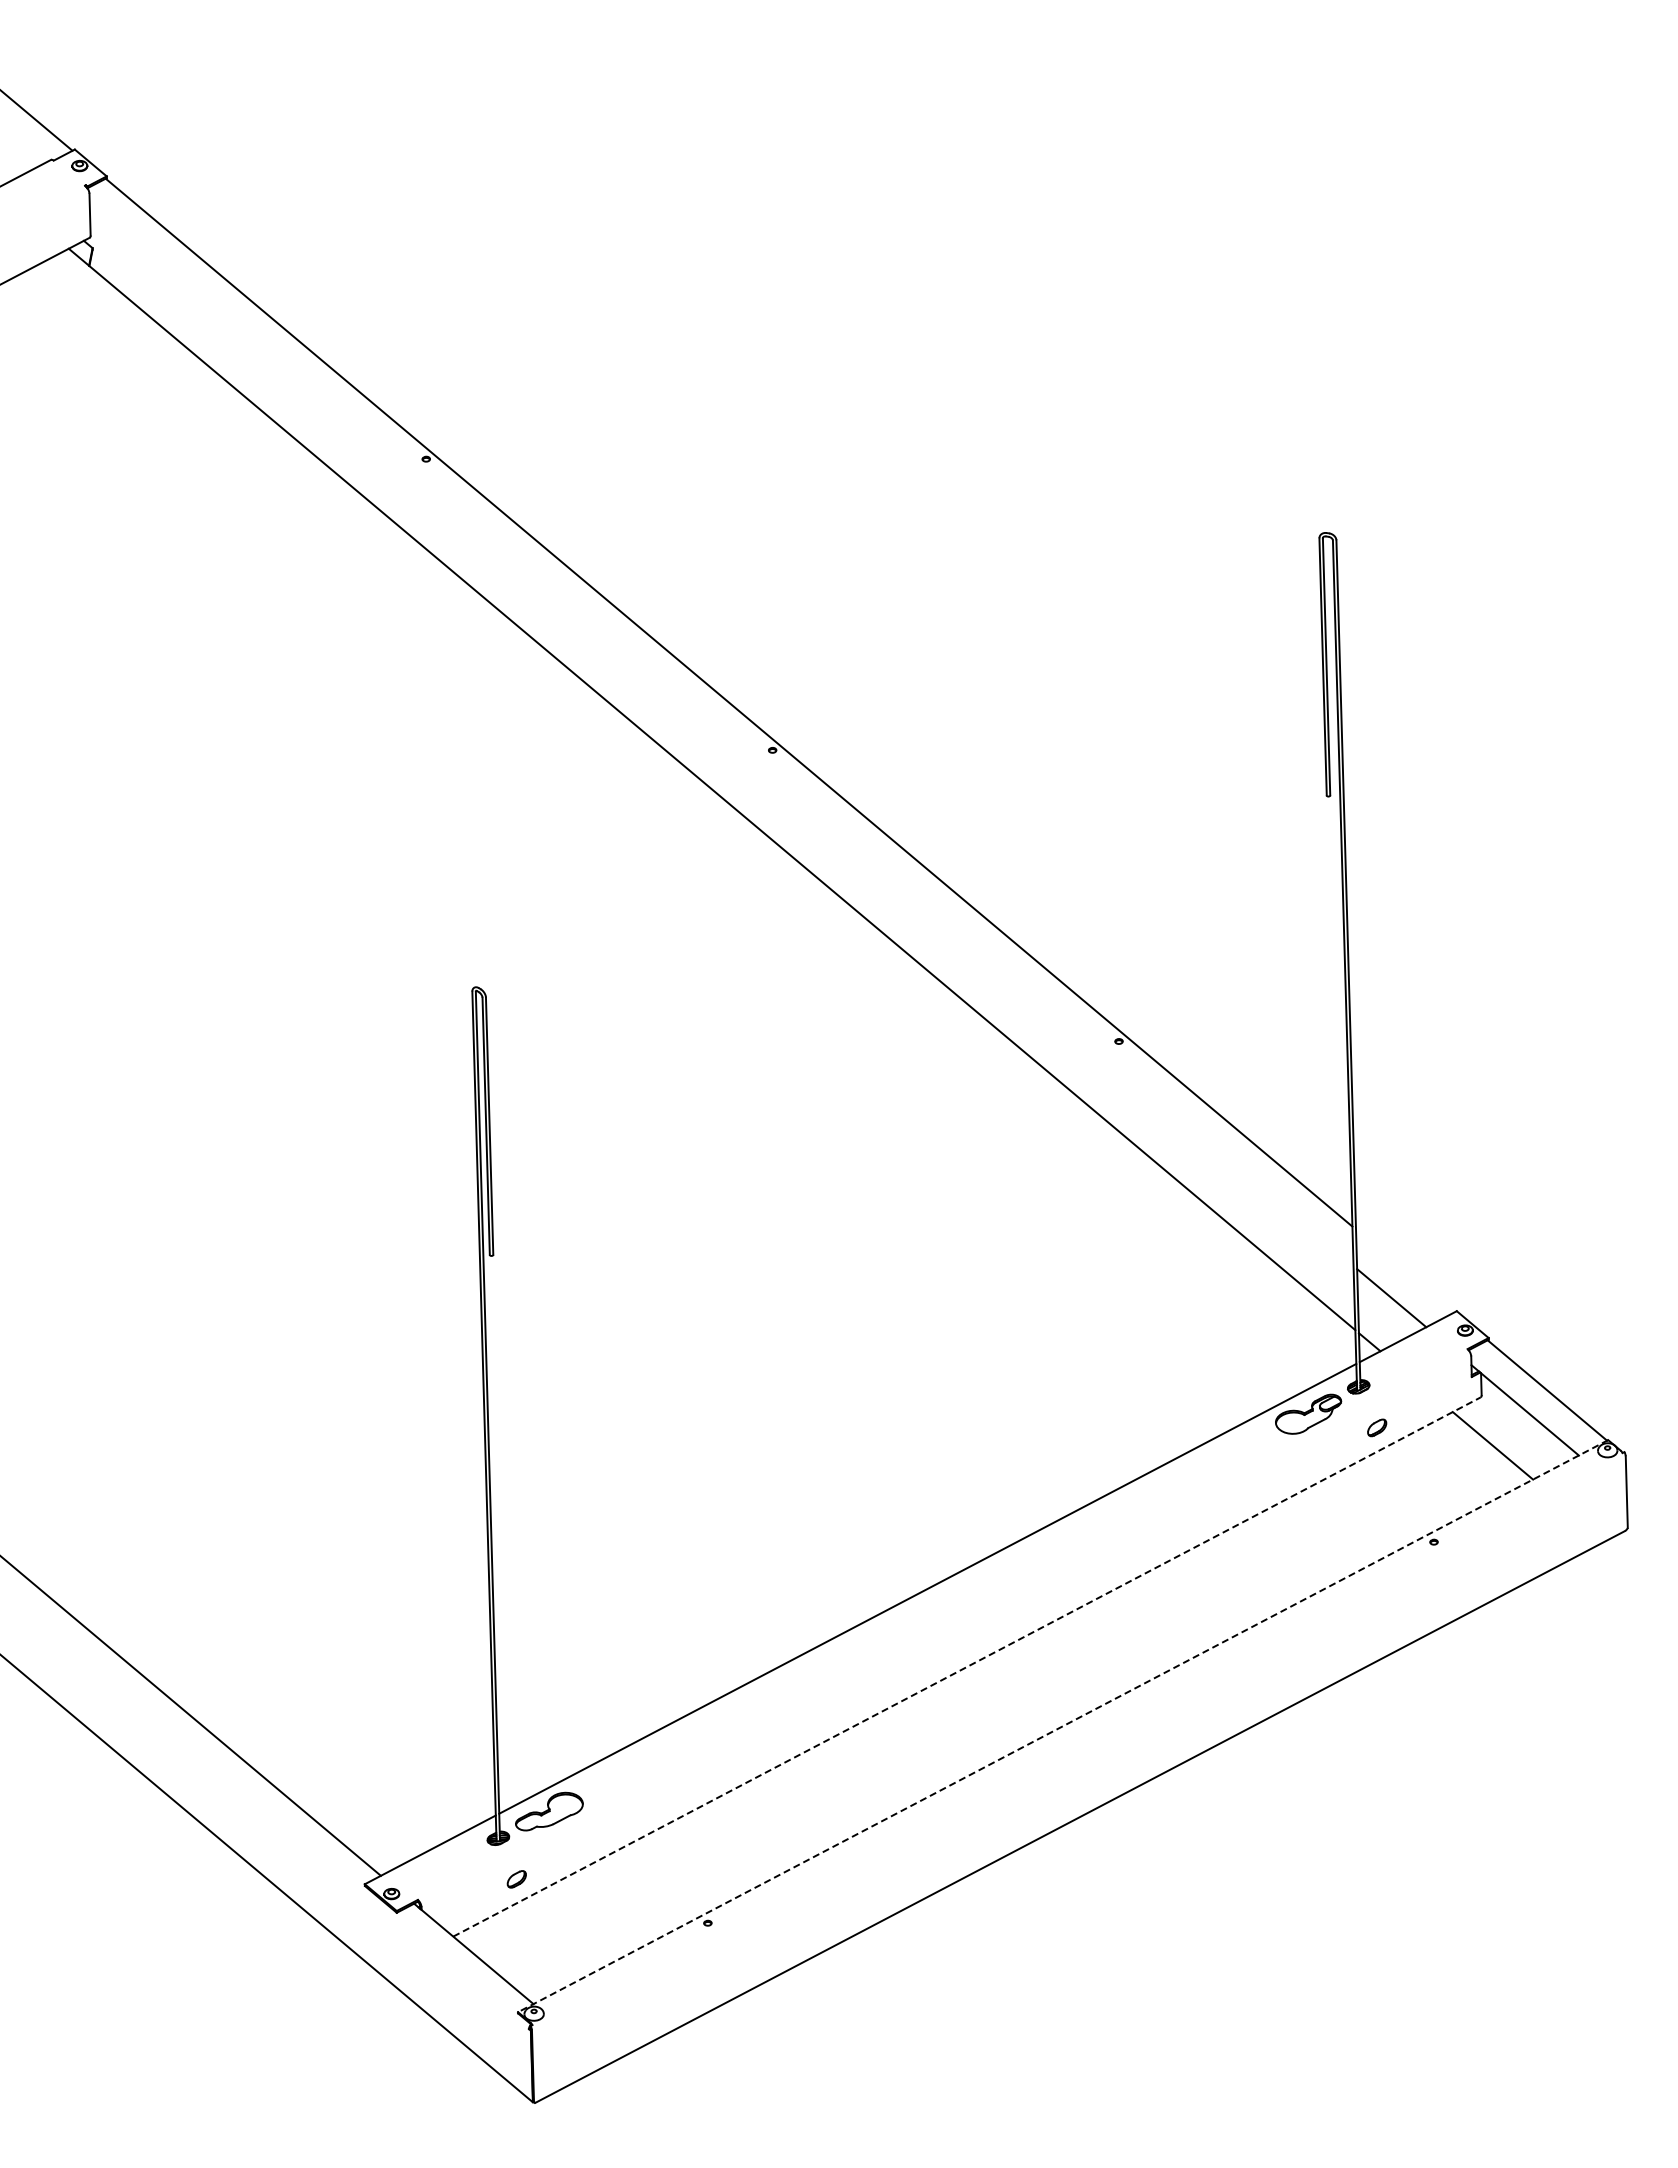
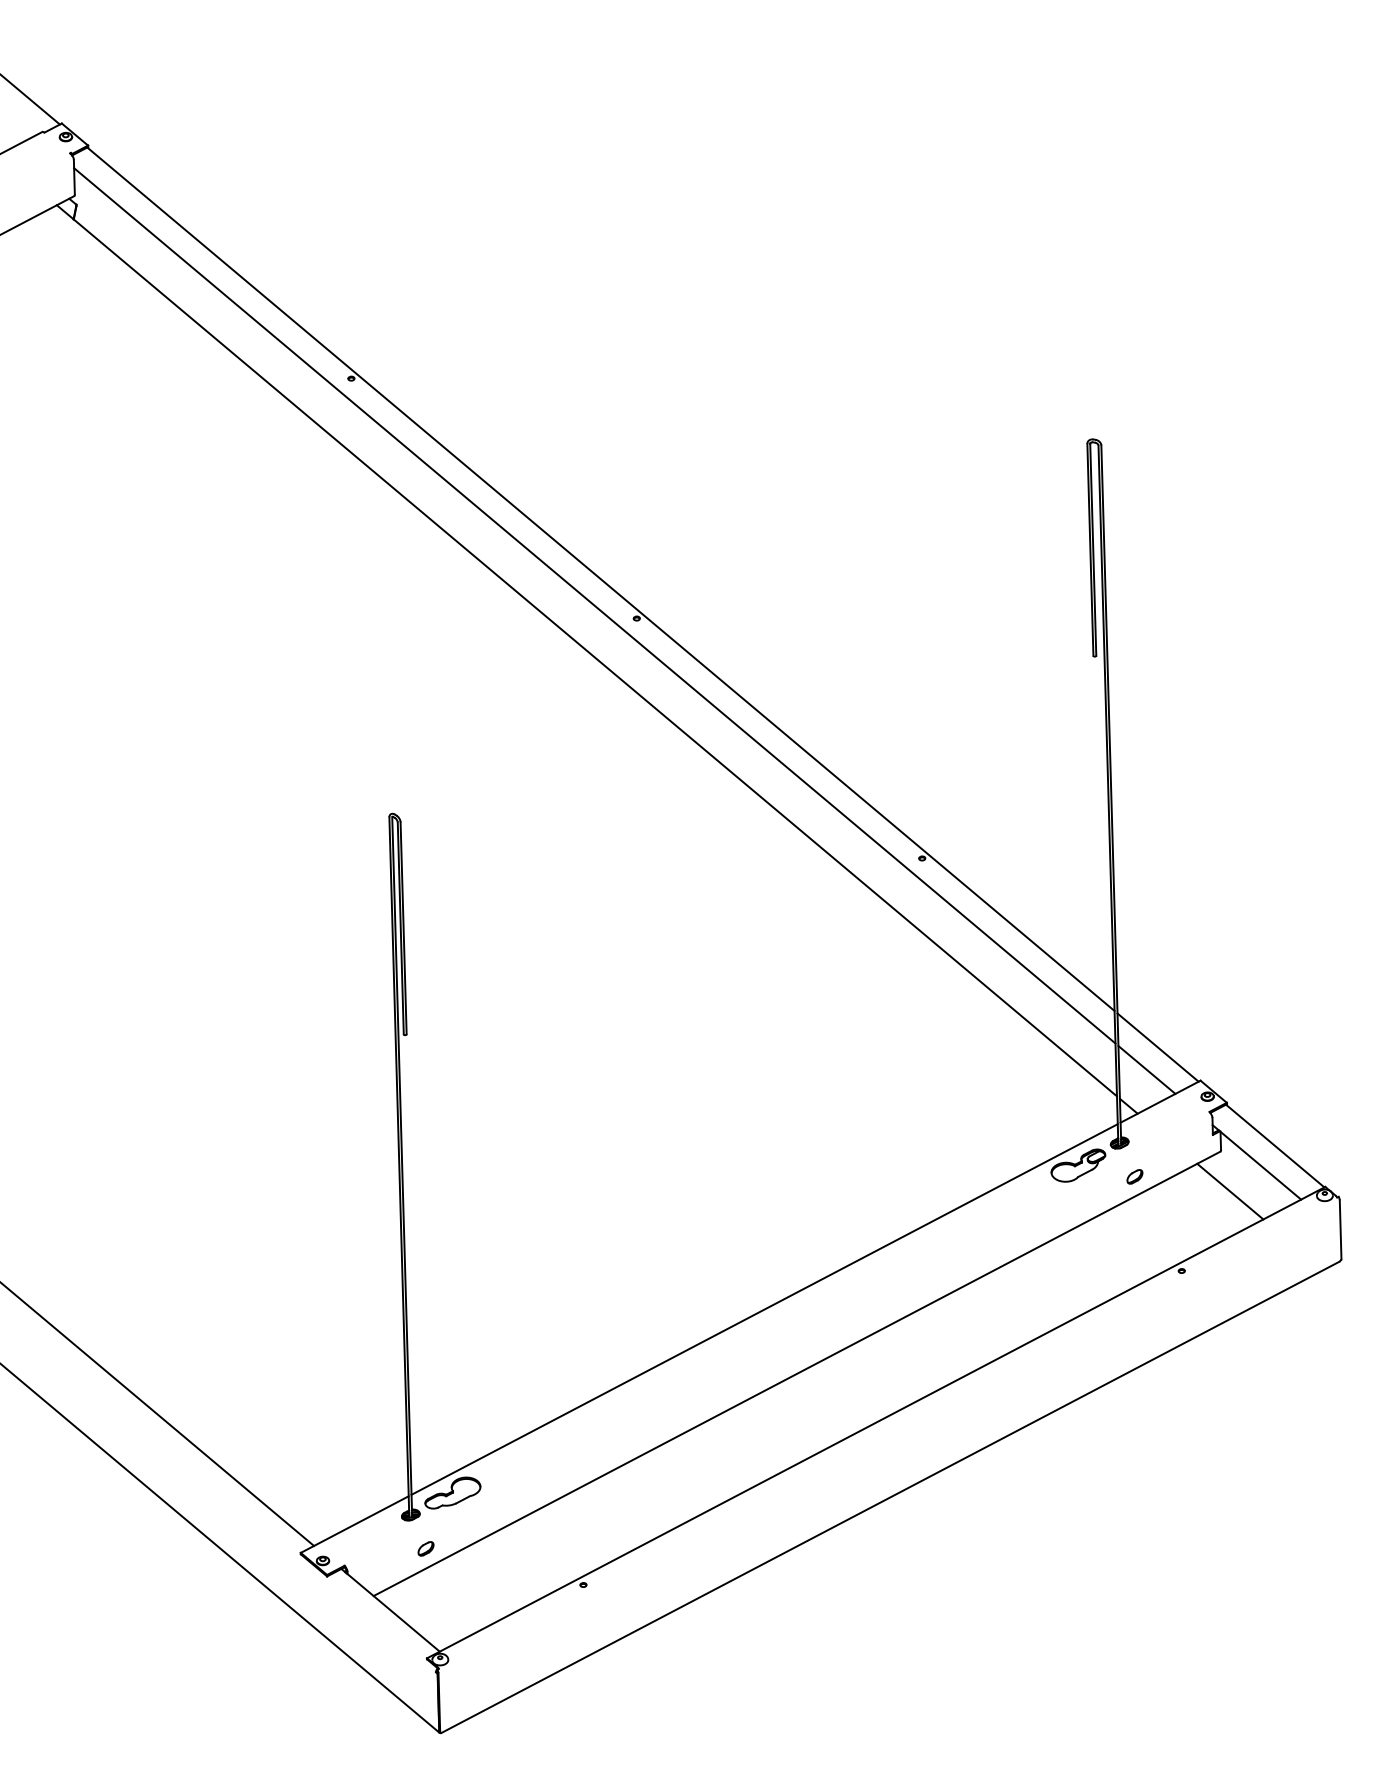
line: (721, 734) -> (594, 605), added
line: (1405, 1270) -> (1158, 1047), added
line: (967, 1666) -> (797, 1373), dashed -> solid
line: (1063, 1726) -> (876, 1422), dashed -> solid

